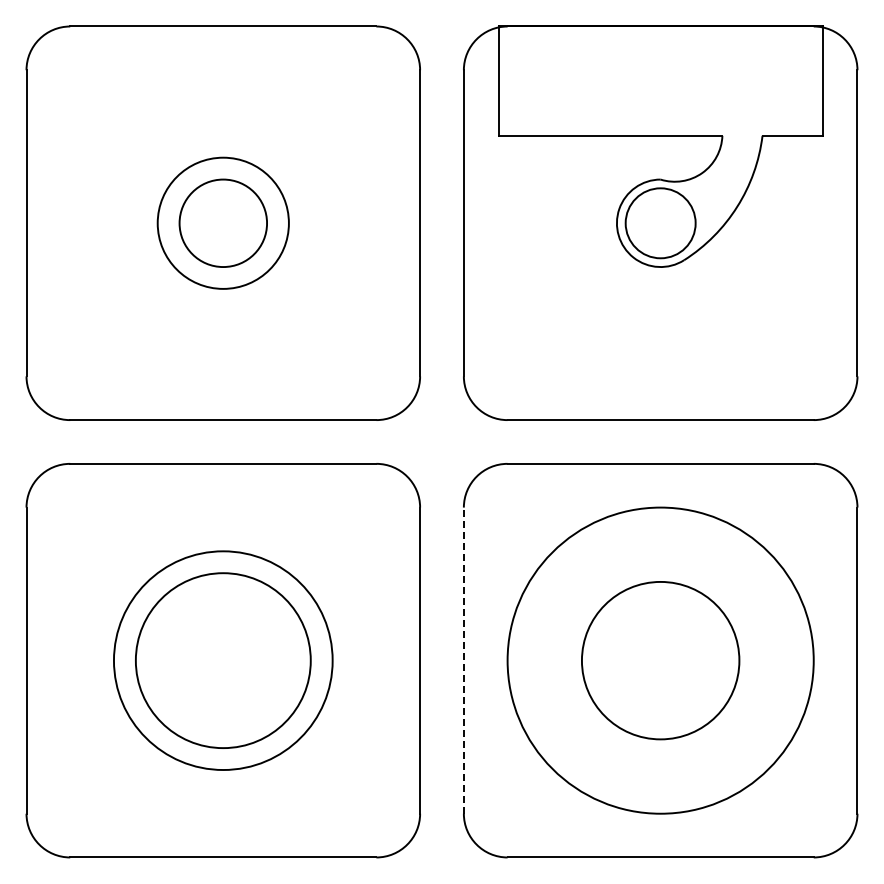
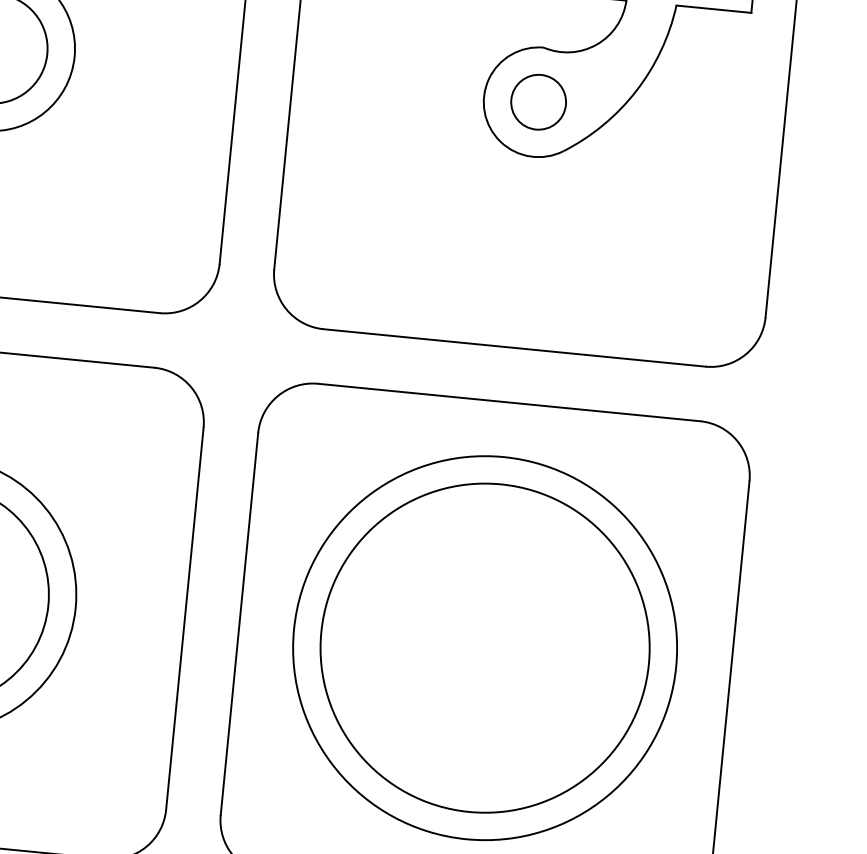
circle: (660, 223) -> (538, 102), size x0.62
line: (463, 660) -> (239, 623), dashed -> solid
circle: (660, 660) -> (484, 647), size x1.67

